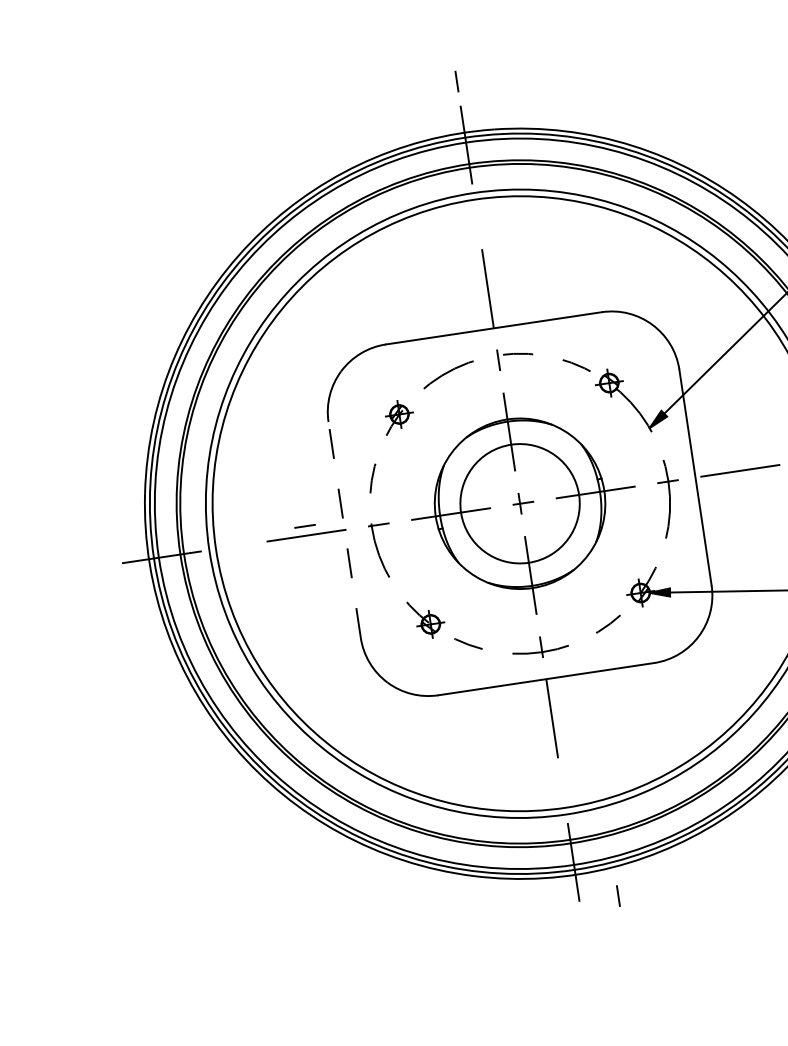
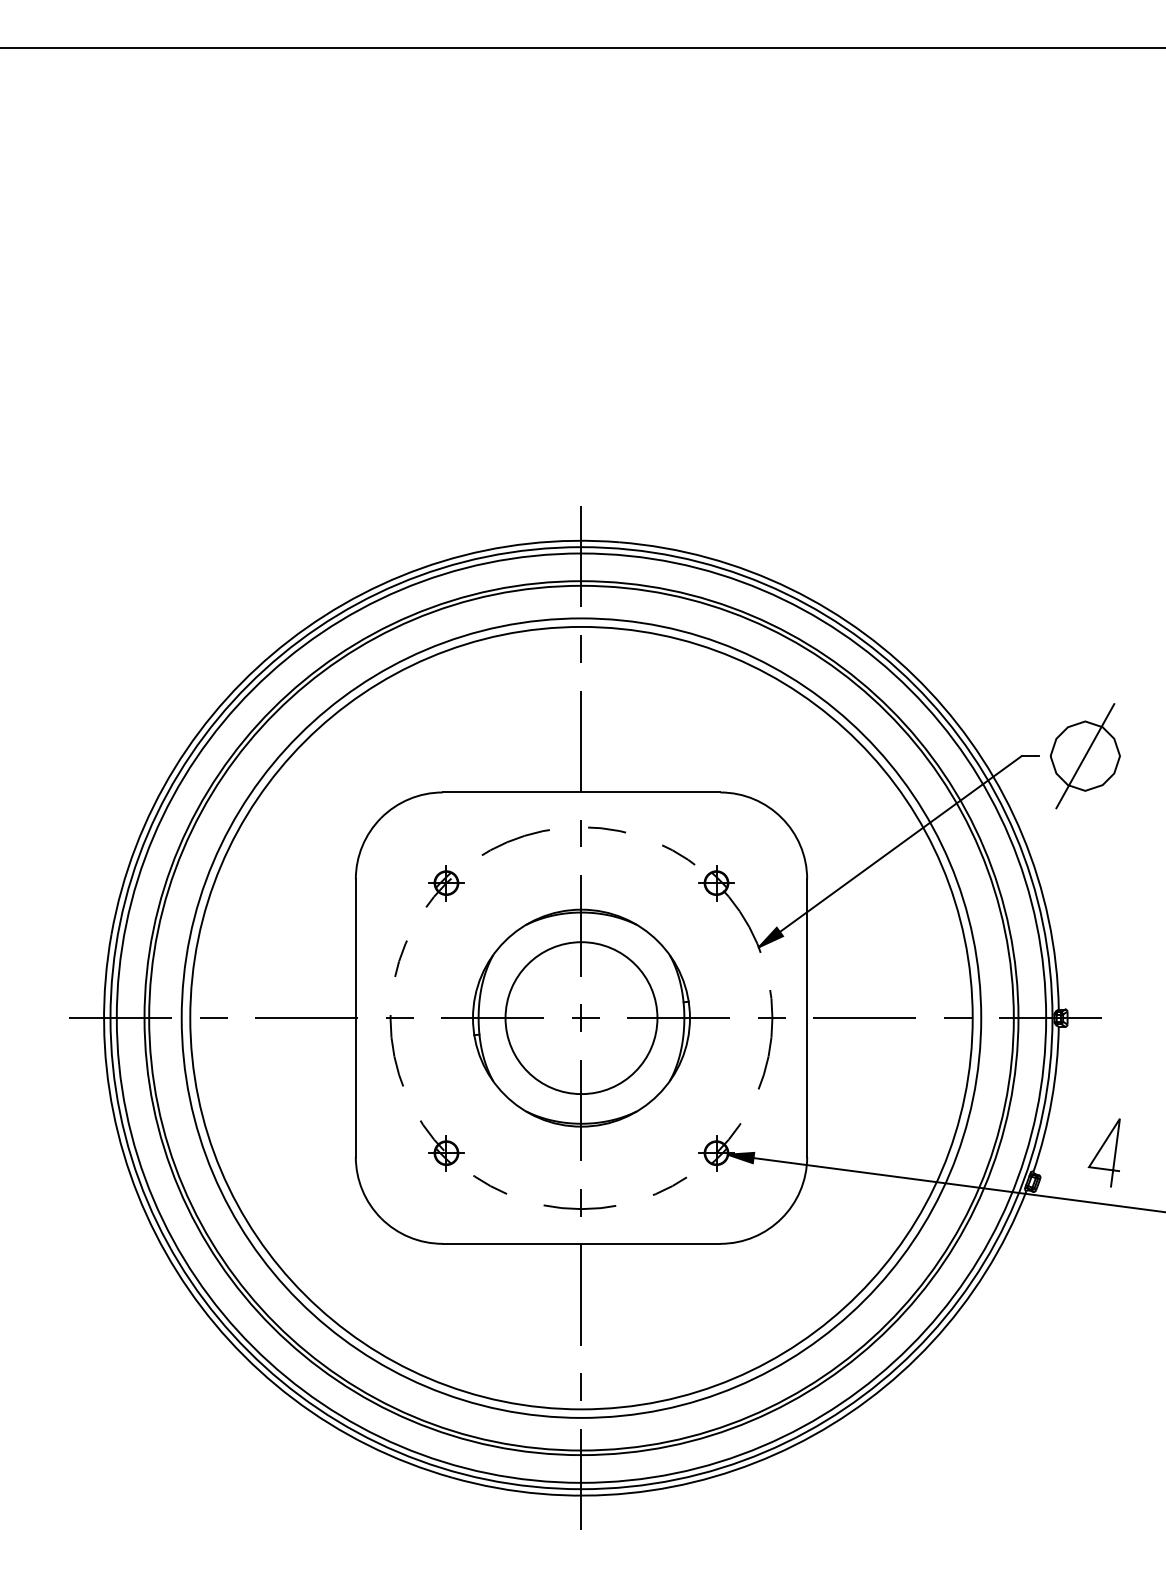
line: (456, 81) -> (580, 648), moved
line: (304, 525) -> (213, 1017), moved
line: (344, 530) -> (355, 1018), dashed -> solid
line: (617, 895) -> (580, 1386), moved

